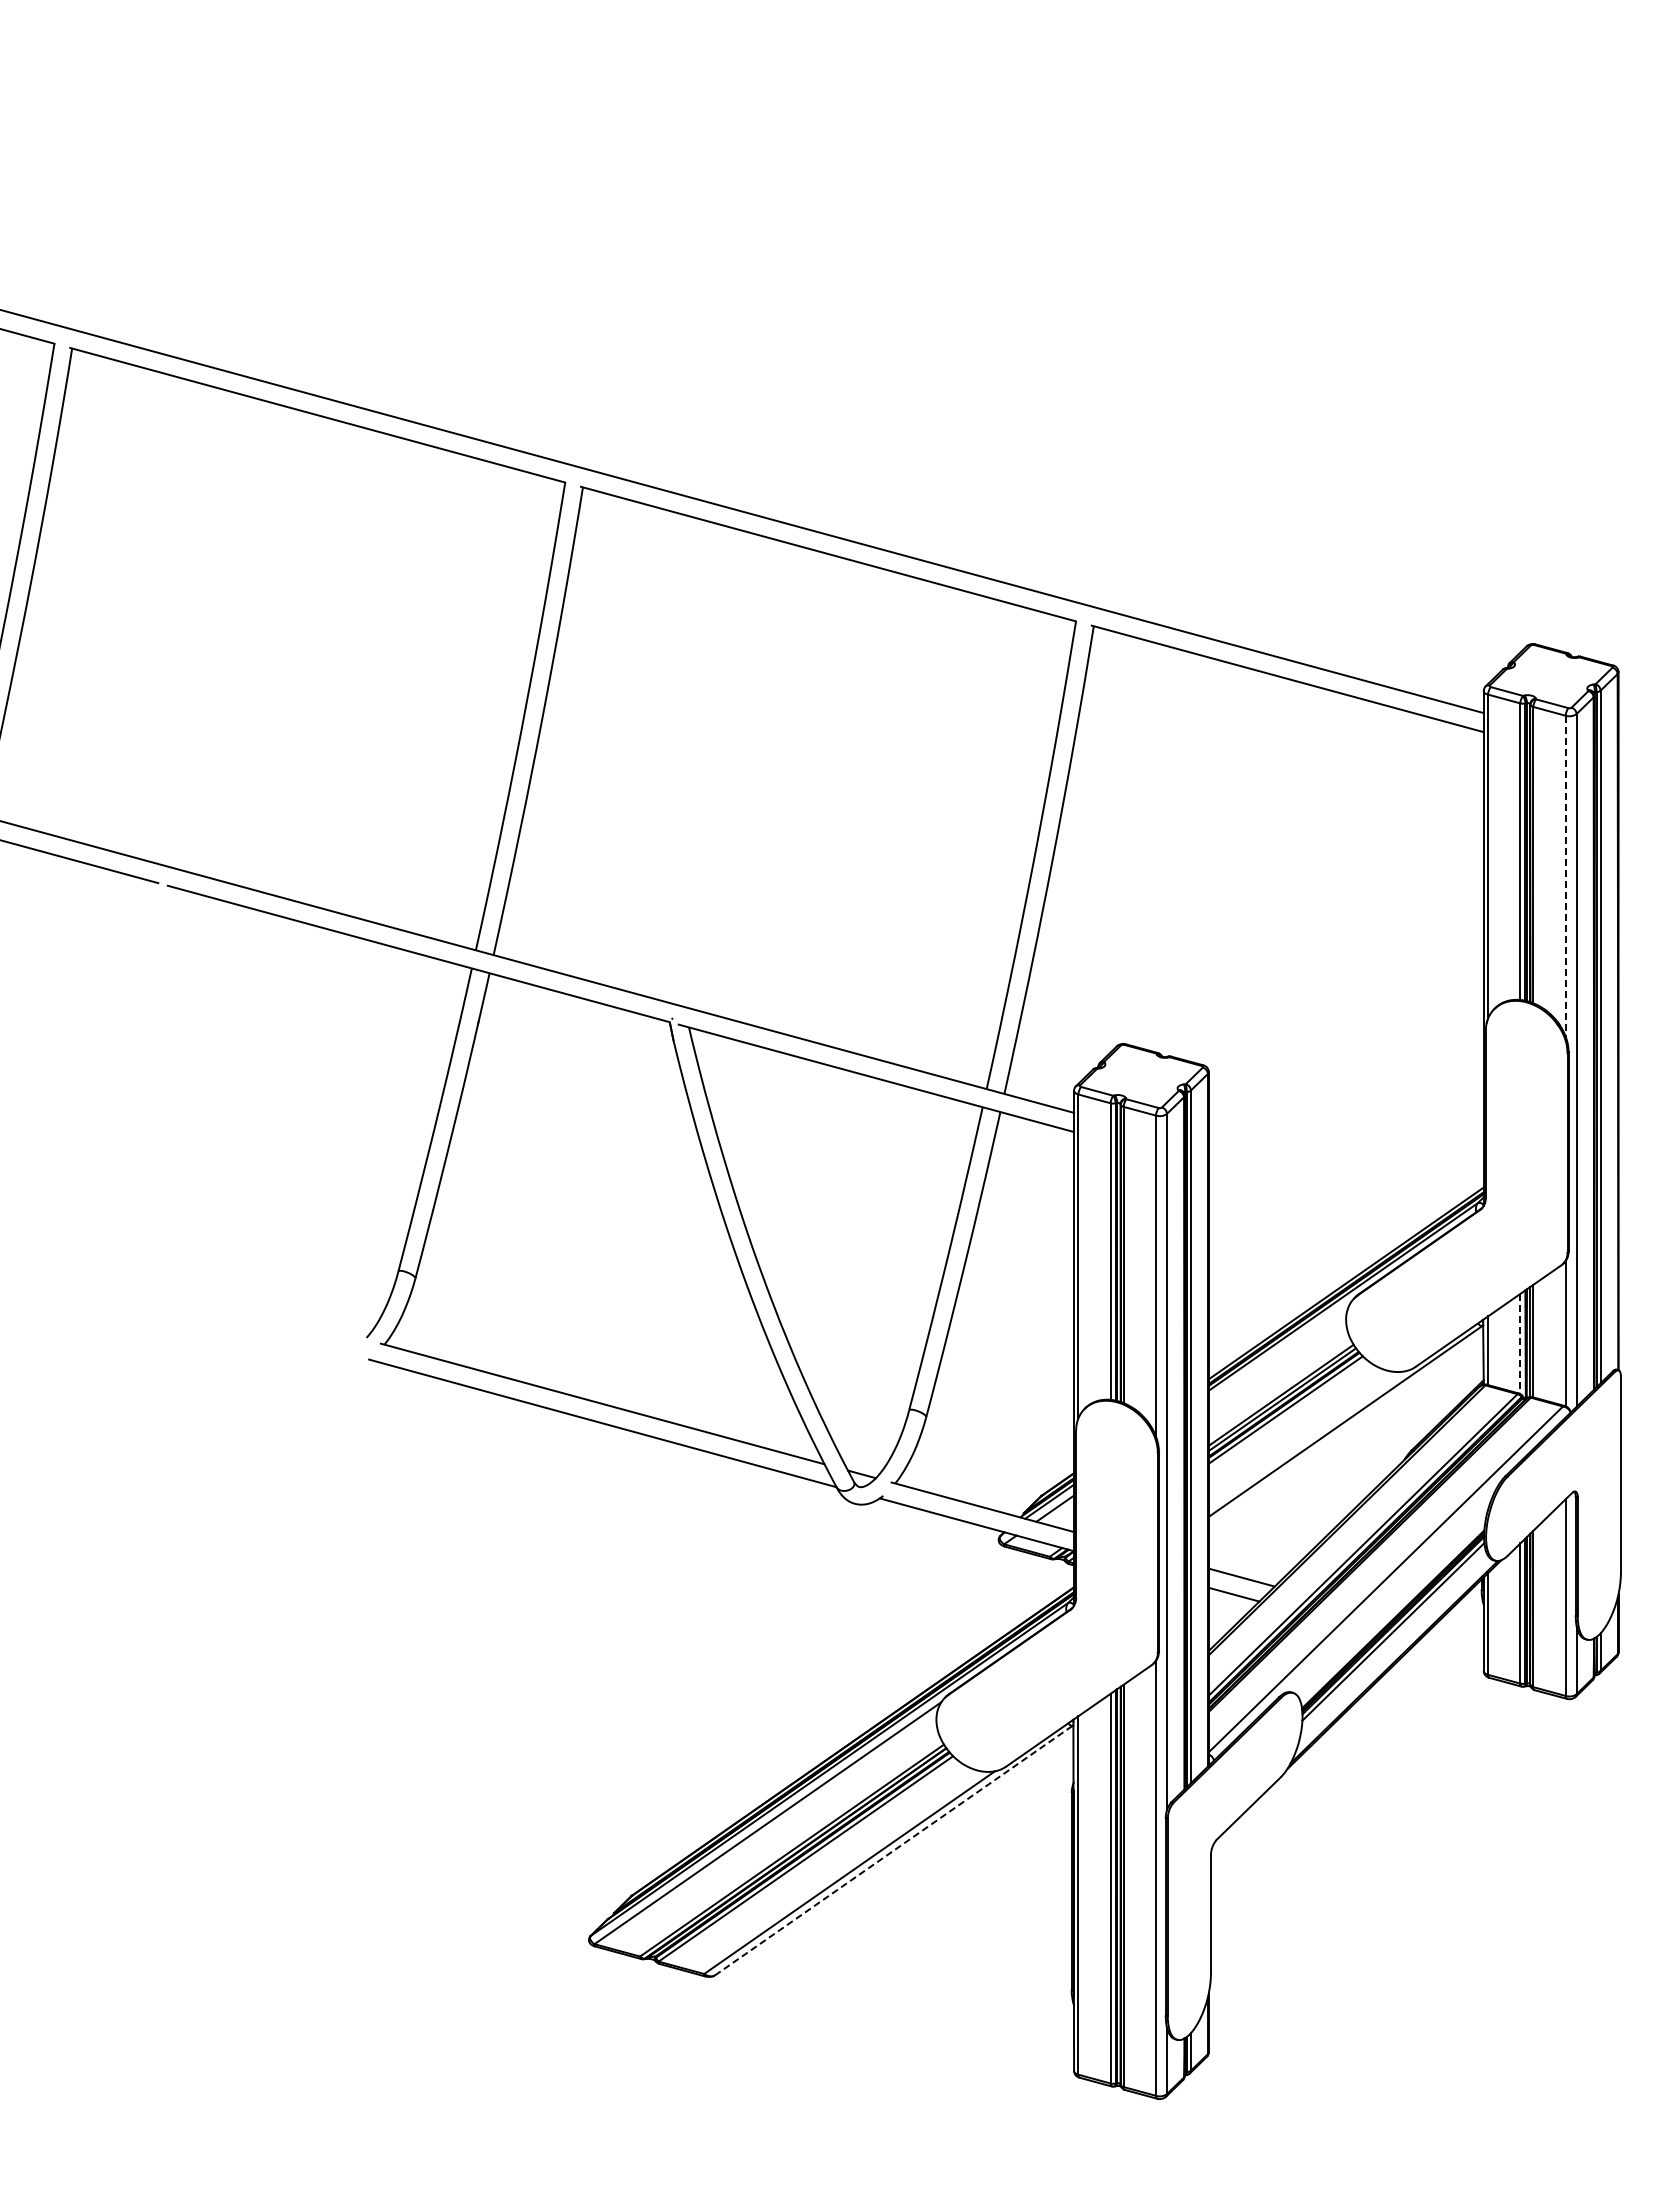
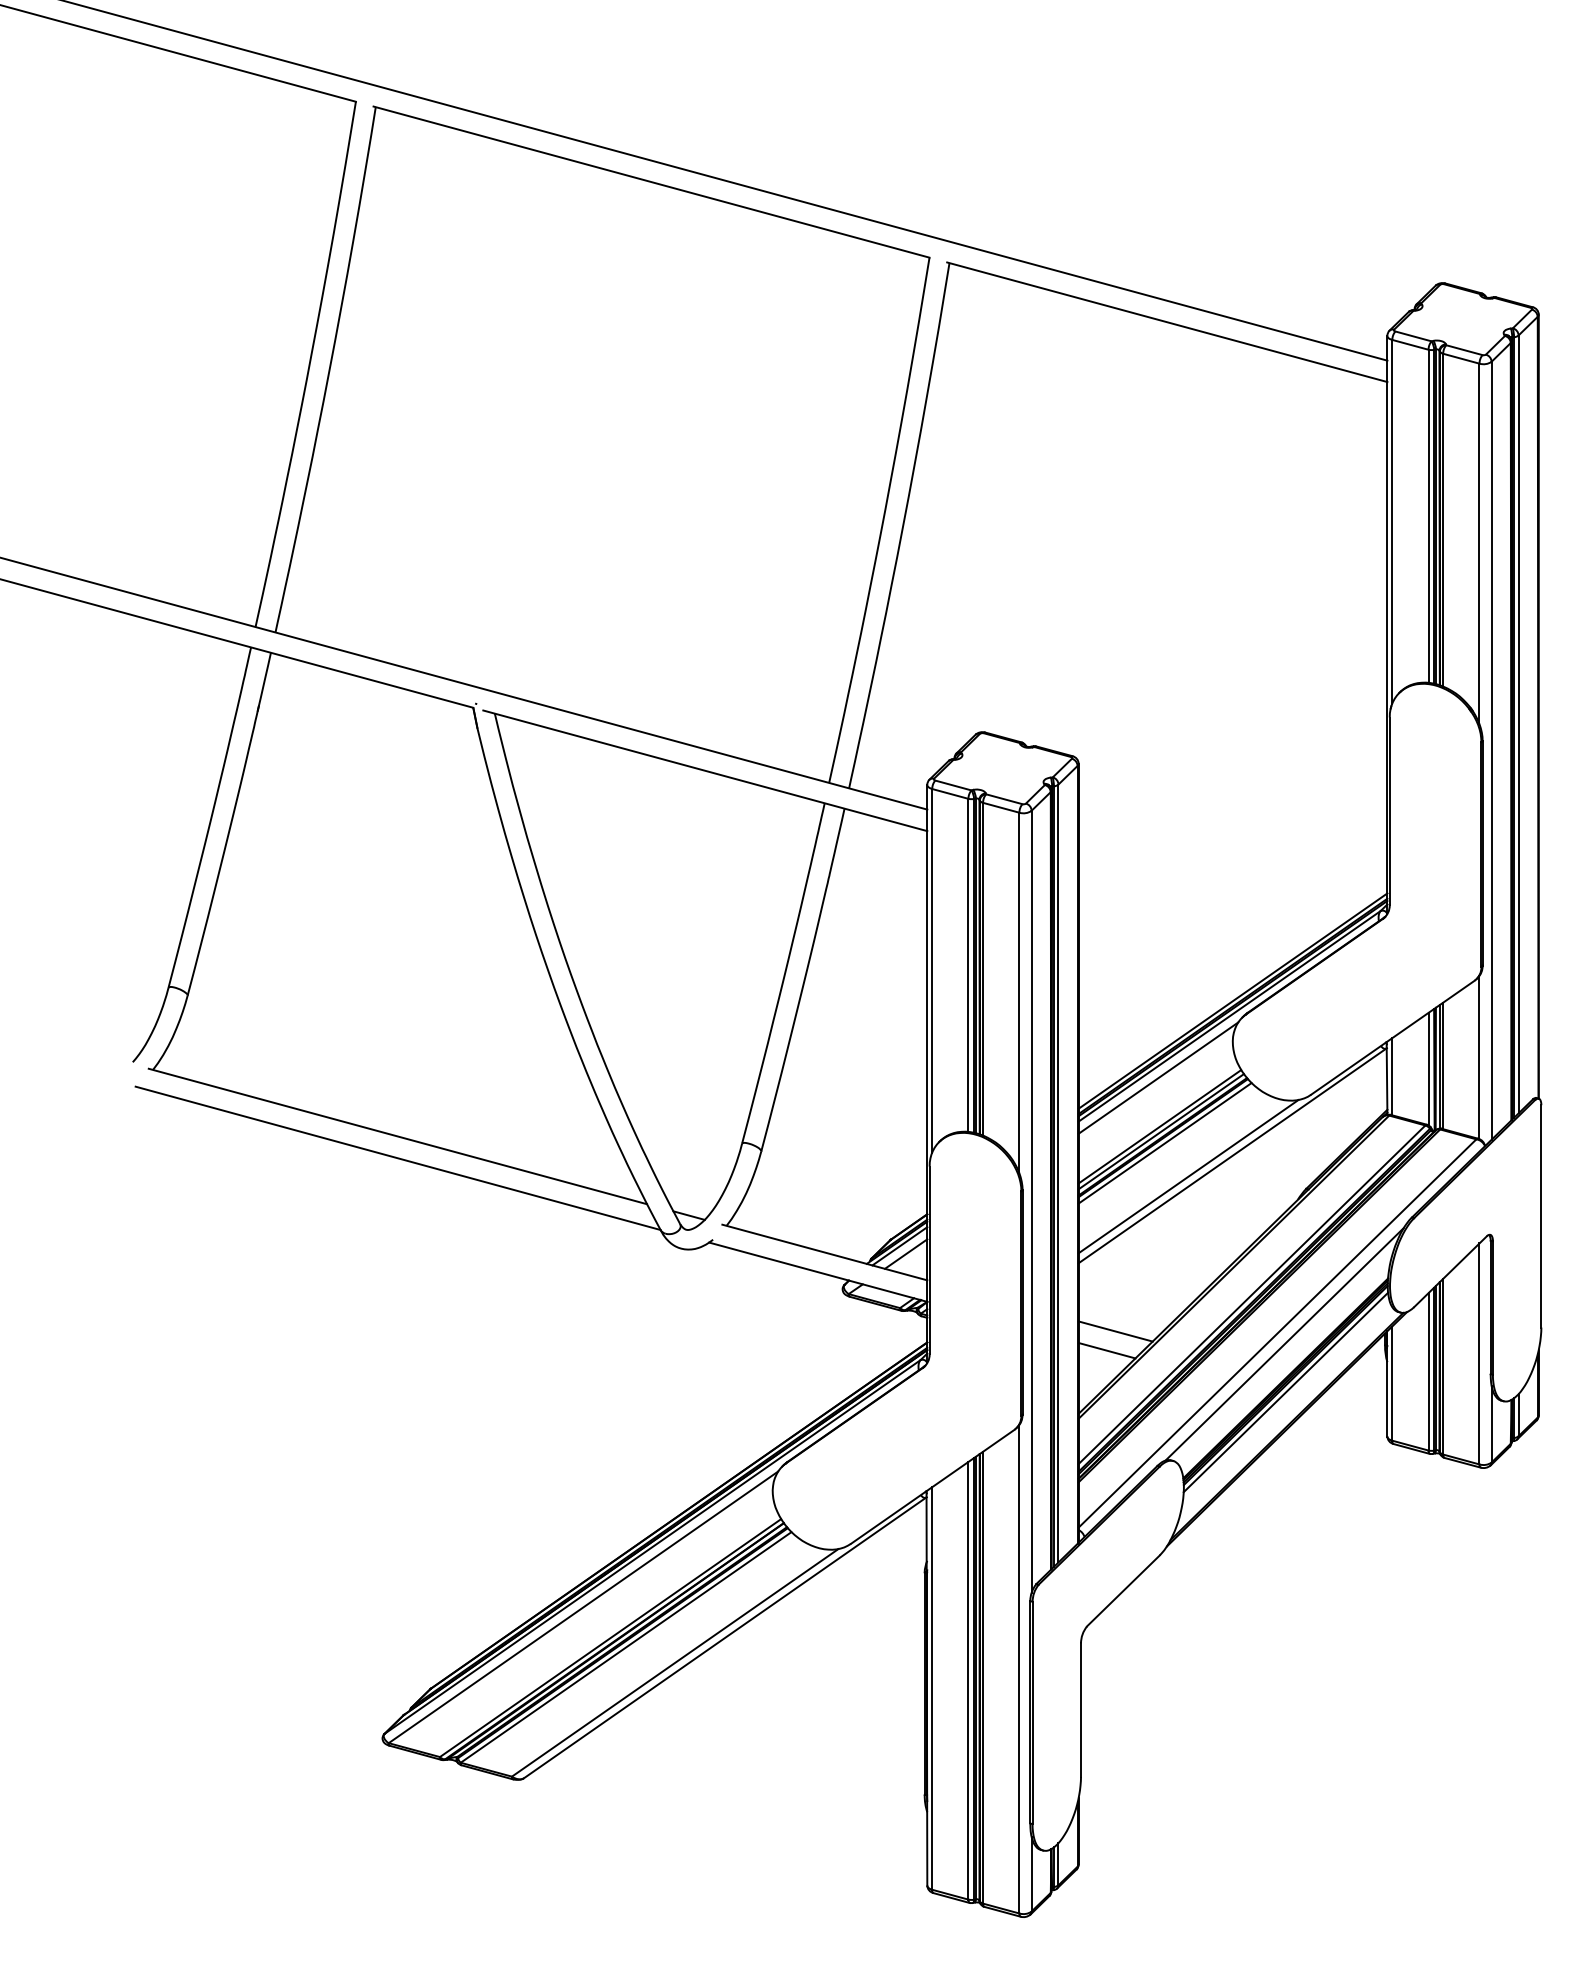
line: (1565, 876) -> (1479, 544), dashed -> solid
line: (1520, 1344) -> (1428, 1069), dashed -> solid
line: (1279, 1351) -> (1158, 1077), added
line: (1306, 1439) -> (1188, 1176), added
line: (1392, 1588) -> (1284, 1343), added
line: (894, 1850) -> (725, 1637), dashed -> solid

